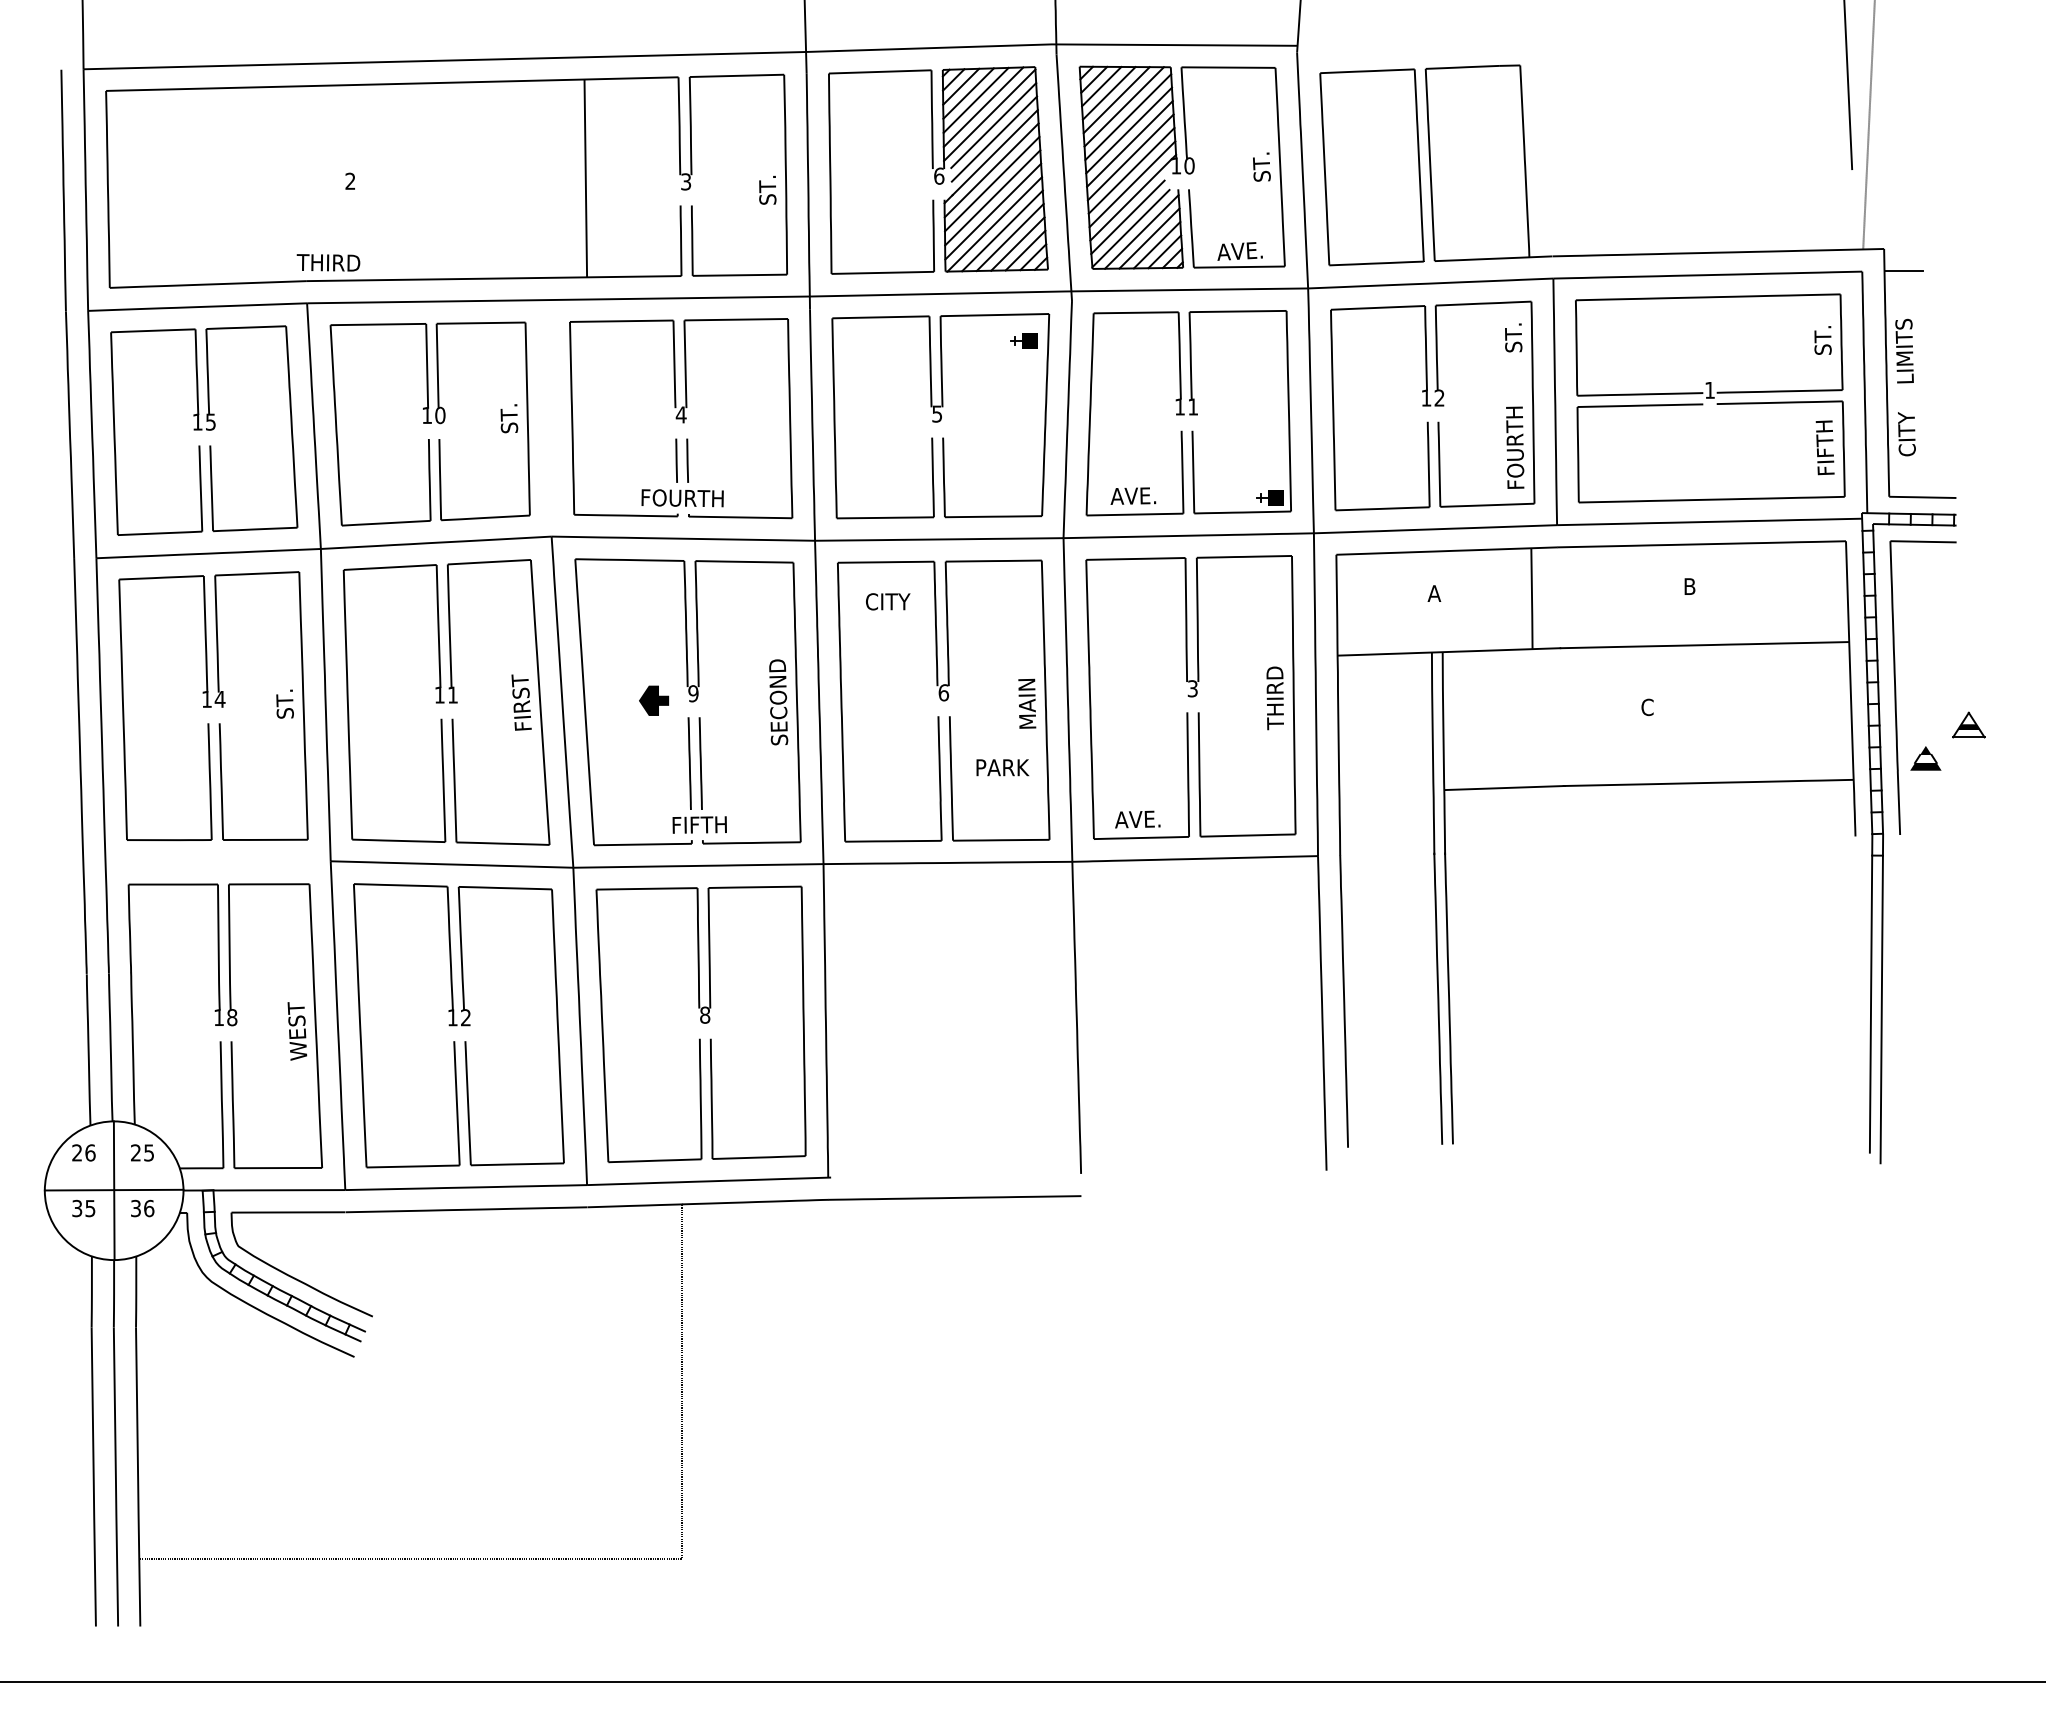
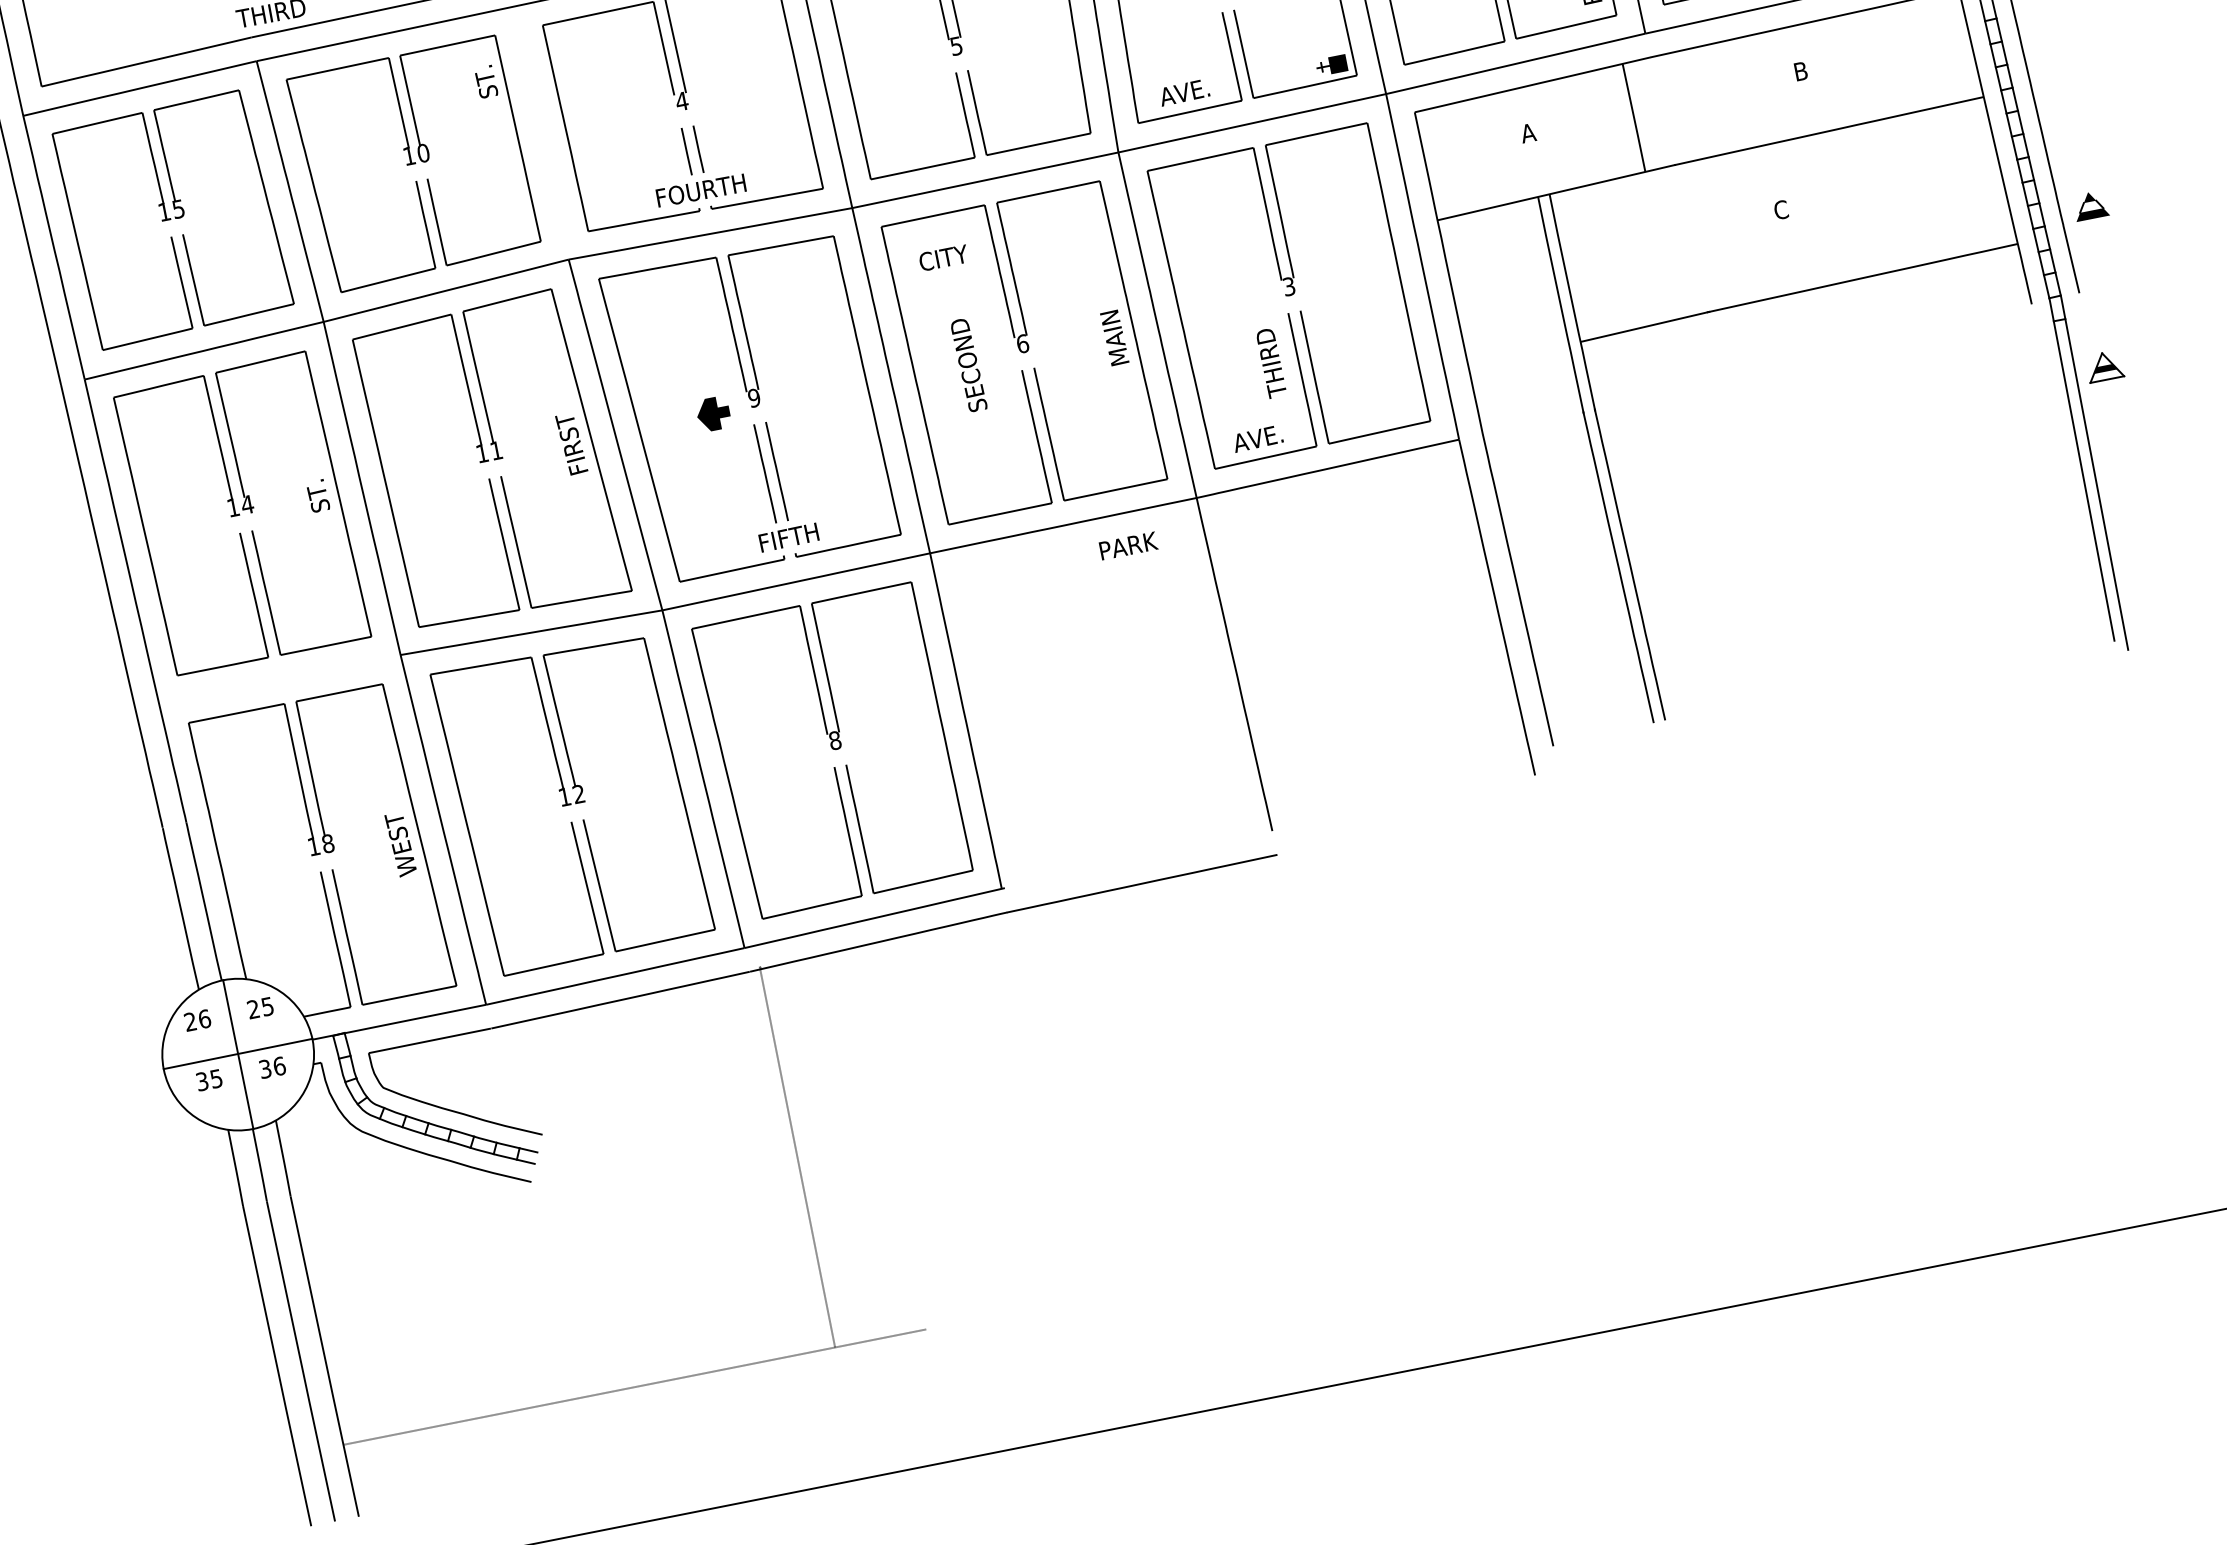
text: (509, 418) -> (486, 81), moved
text: (1274, 698) -> (1270, 363), moved
text: (778, 702) -> (968, 365), moved
part: (1968, 724) -> (2104, 365), moved
text: (1002, 767) -> (1128, 545), moved
line: (682, 1381) -> (797, 1156), moved

